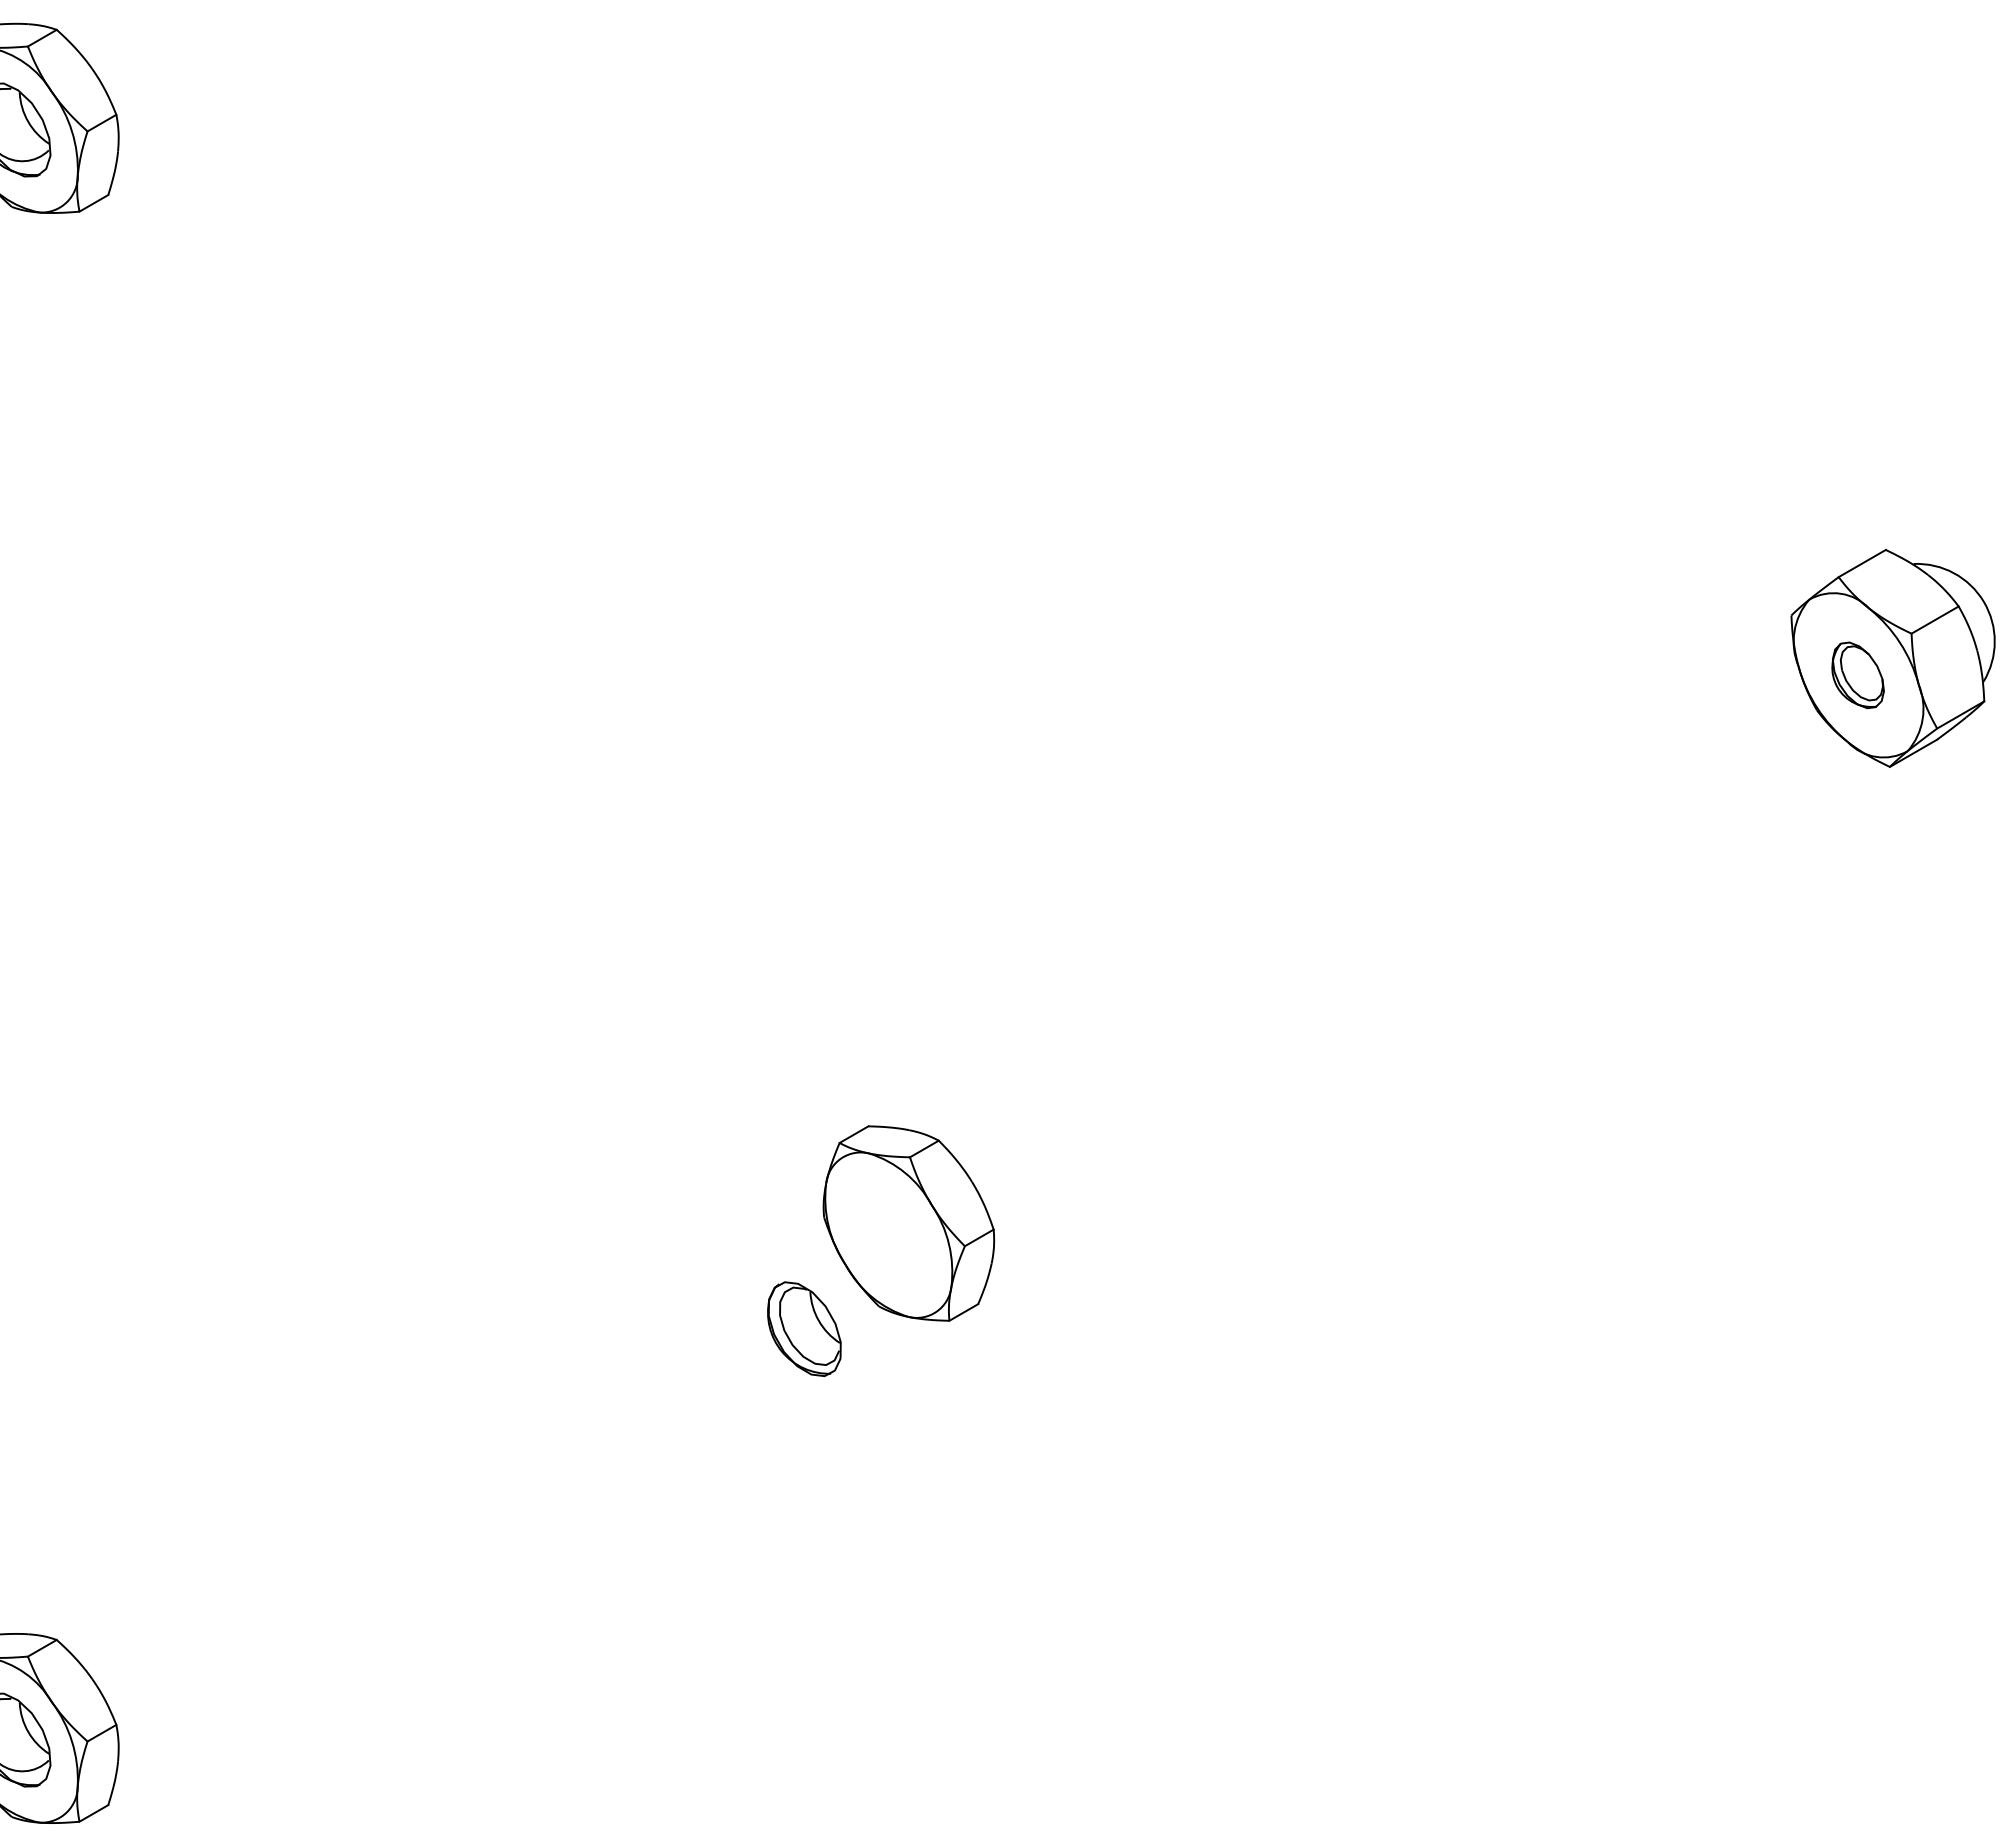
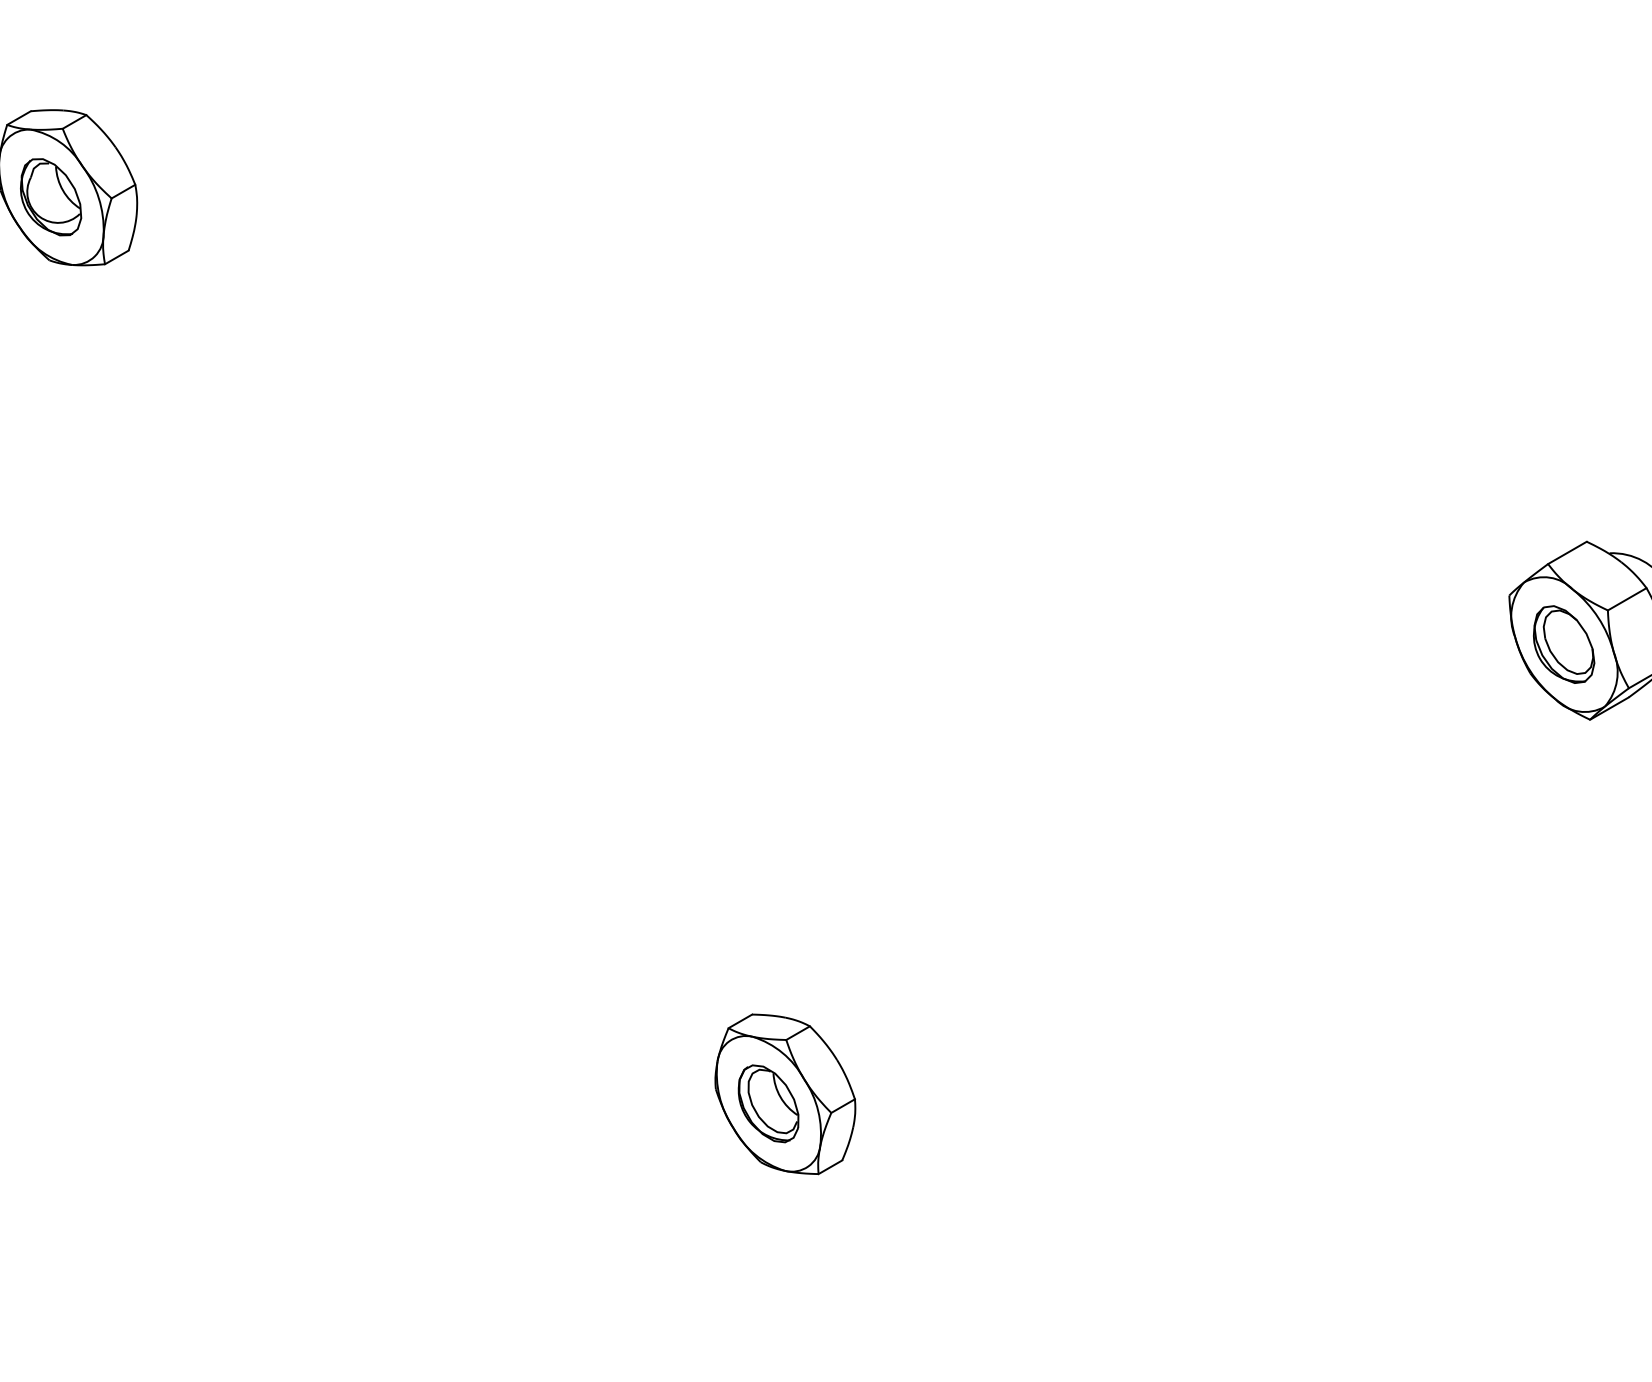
part: (1857, 675) -> (1563, 644), size x1.43
part: (804, 1328) -> (768, 1103), moved

